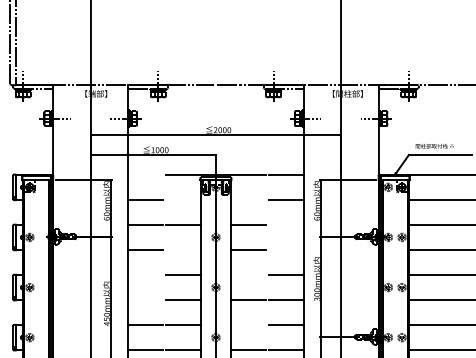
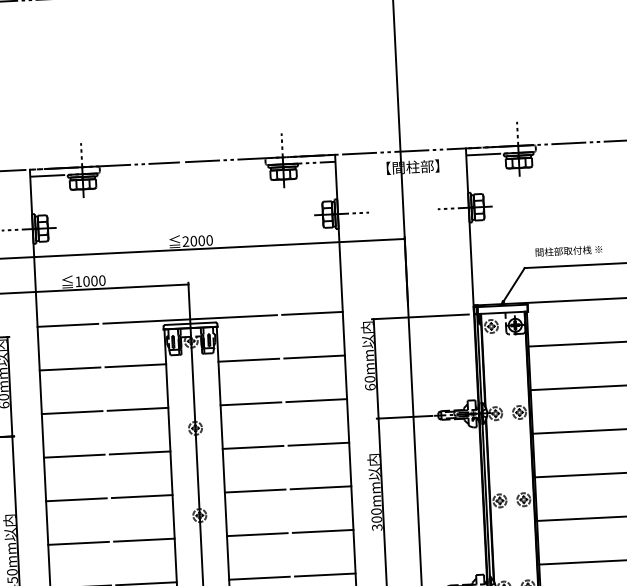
line: (145, 174) -> (67, 324), added
line: (183, 199) -> (135, 365), added
line: (247, 199) -> (247, 359), added
line: (285, 224) -> (315, 399), added
line: (183, 249) -> (140, 452), added
line: (285, 249) -> (317, 443), added
line: (145, 275) -> (76, 500), added
line: (247, 275) -> (253, 491), added
line: (145, 300) -> (78, 544), added
line: (247, 325) -> (257, 578), added

